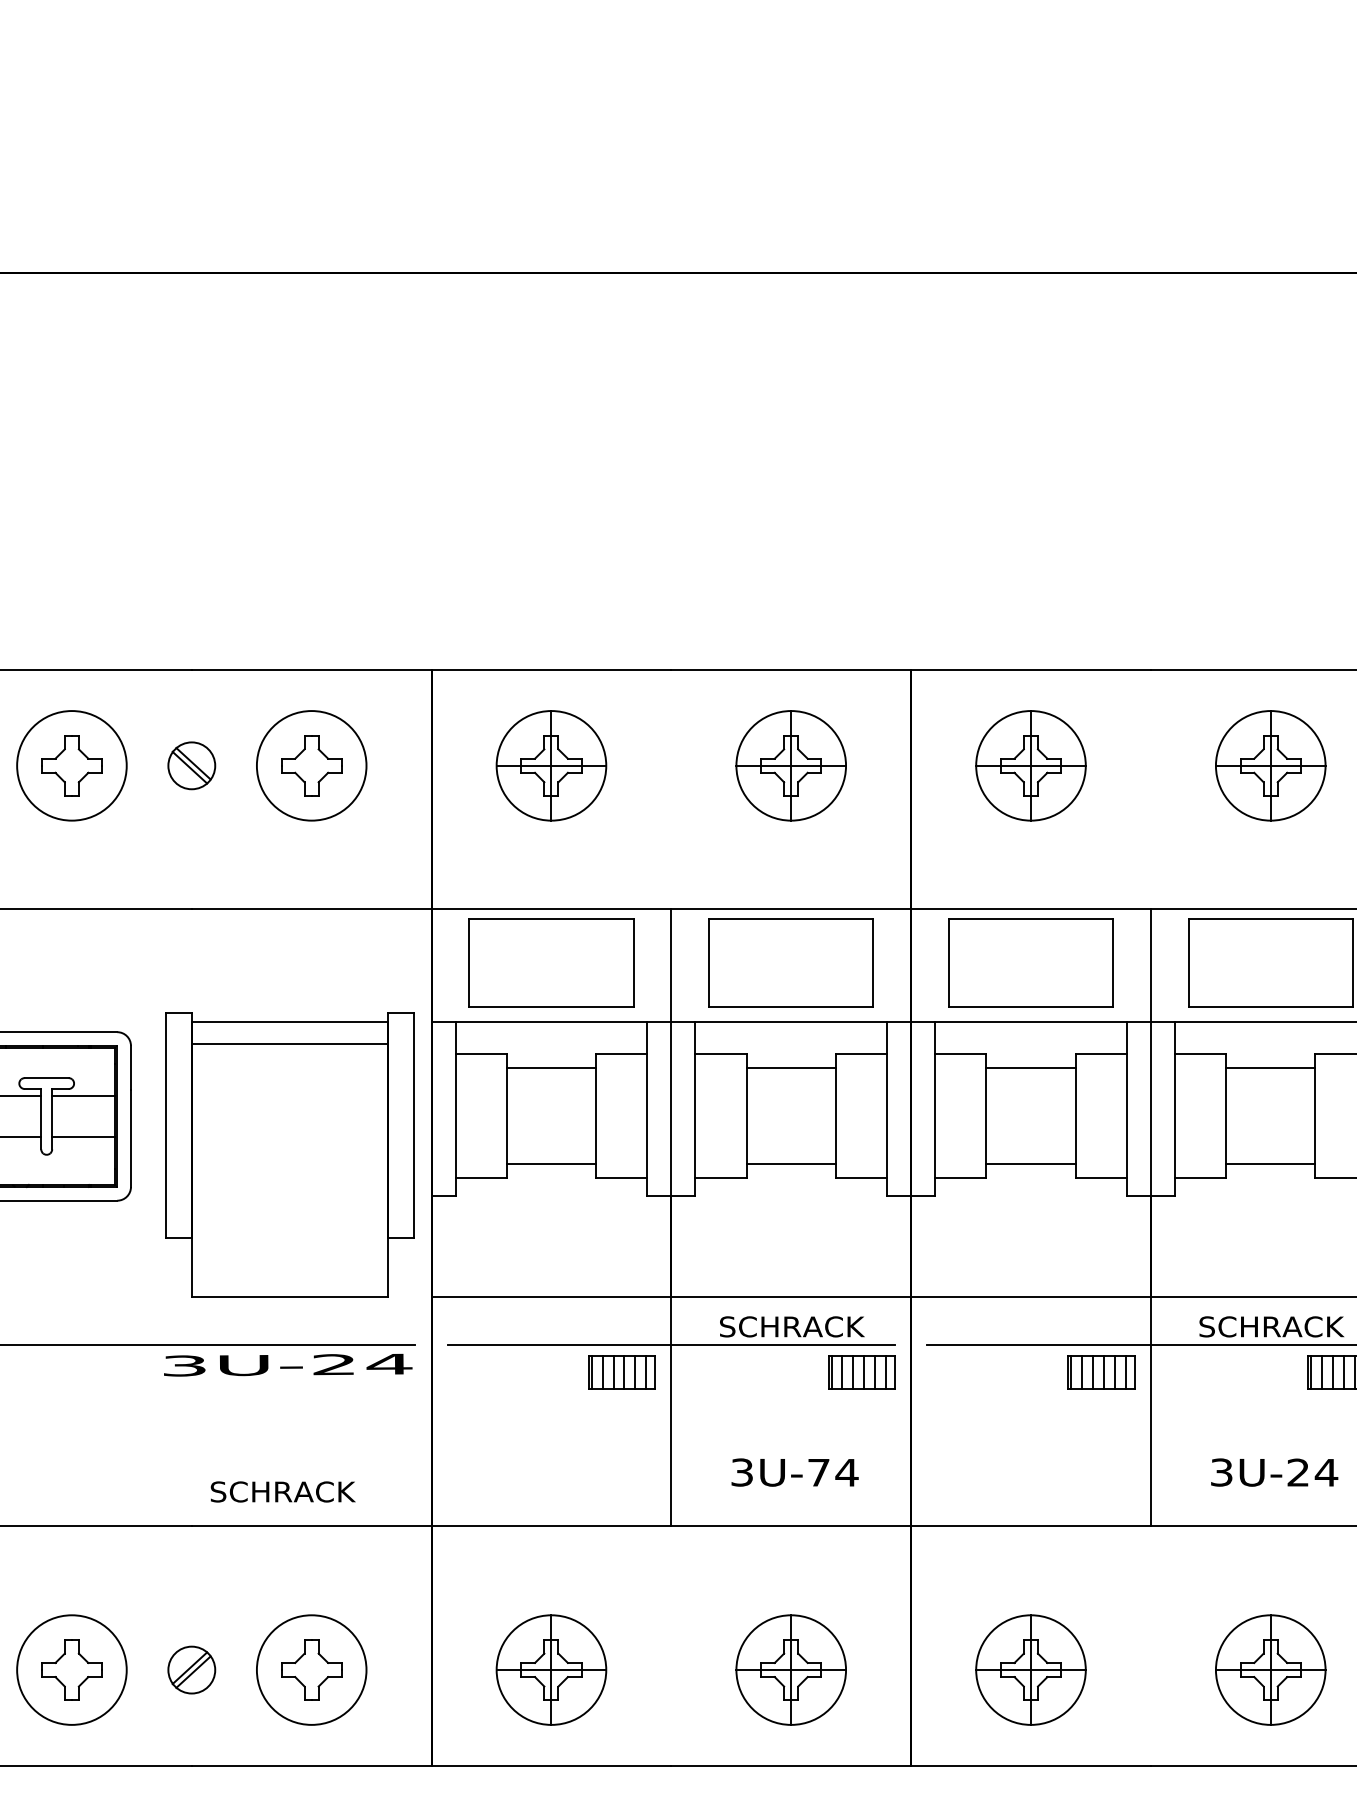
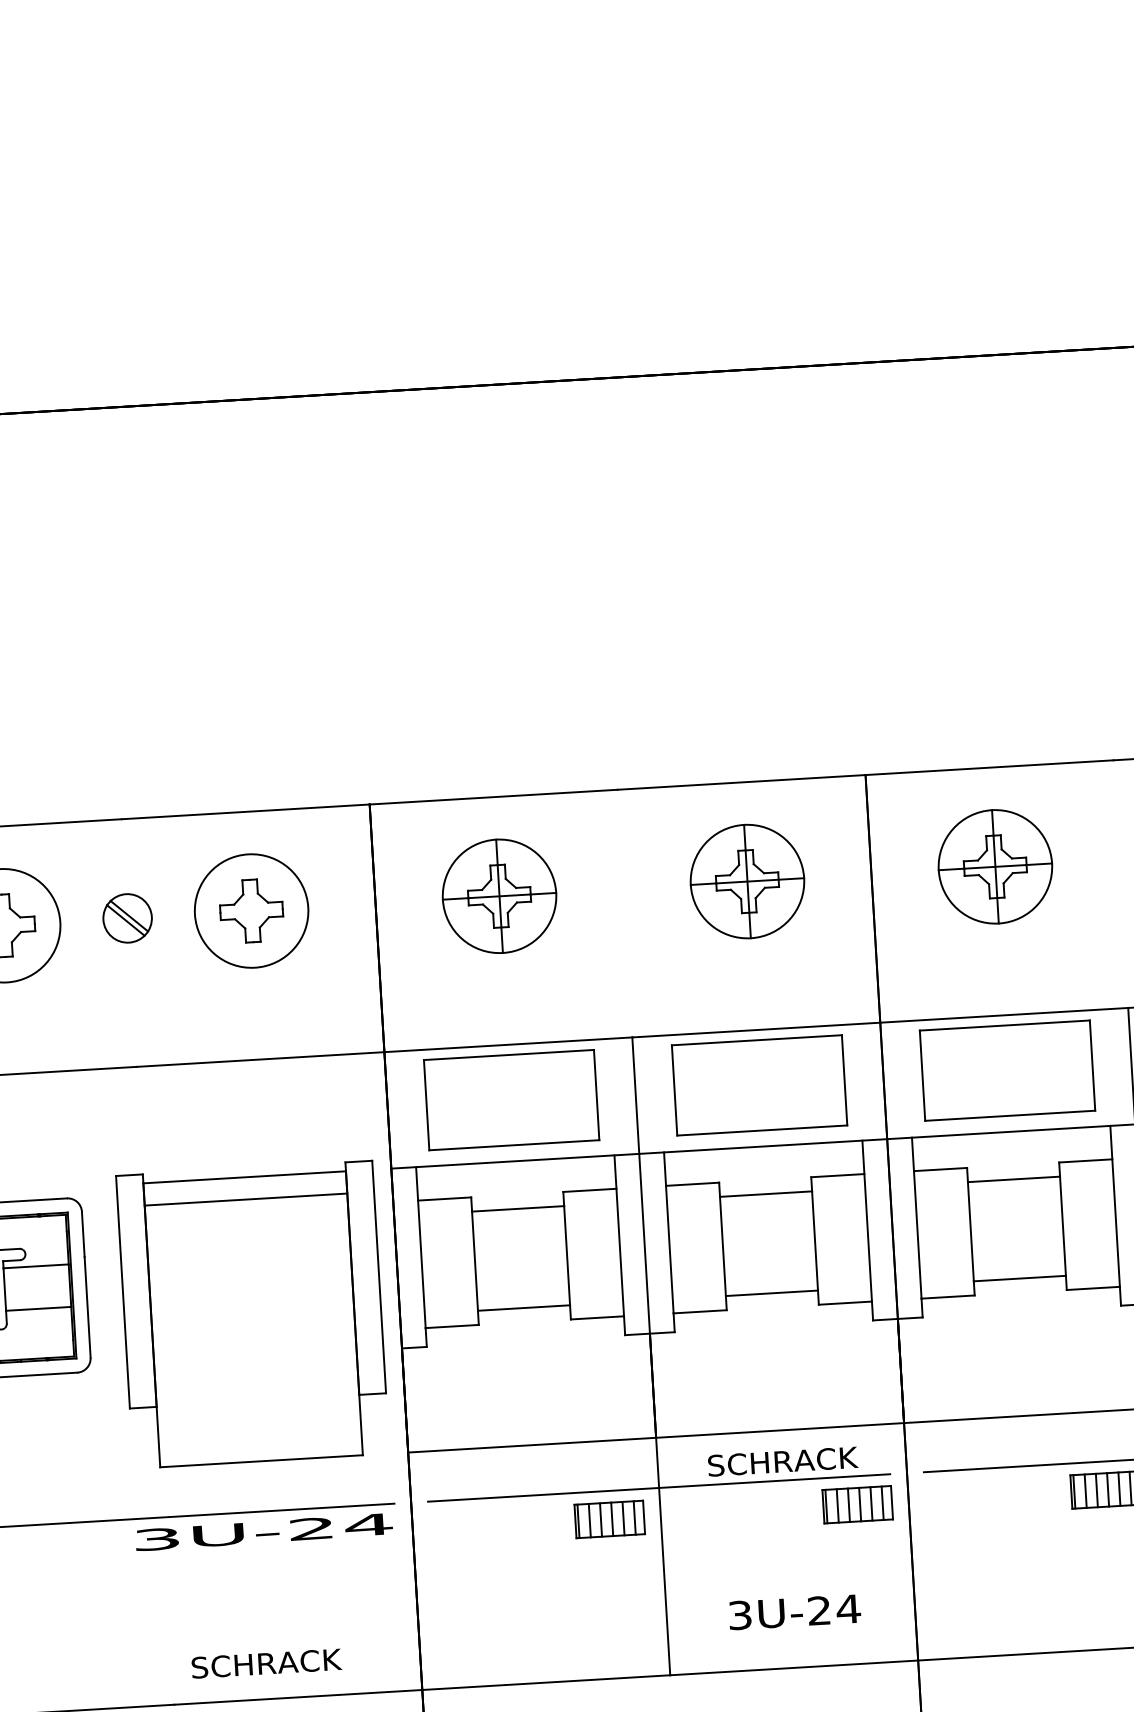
text: (818, 1472) -> (819, 1610), 3U-74 -> 3U-24

